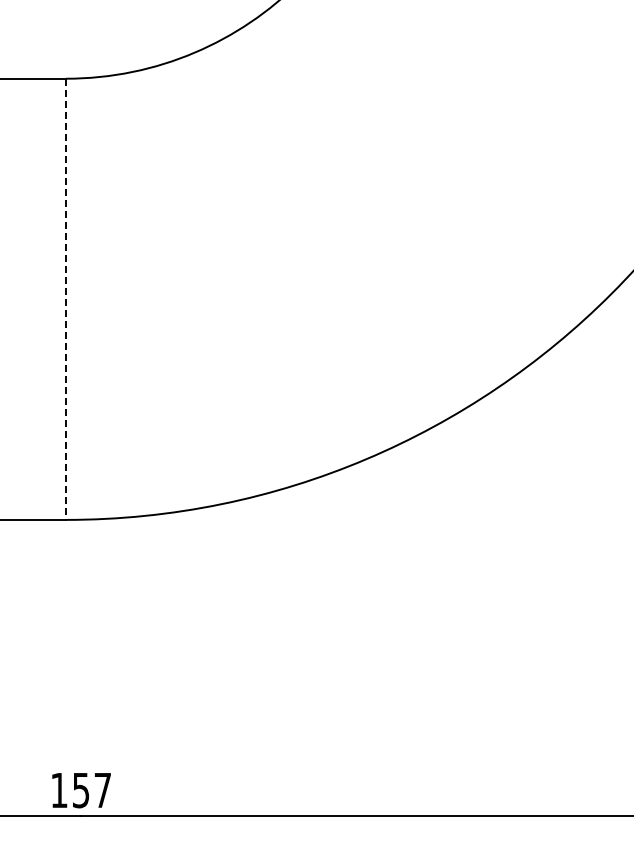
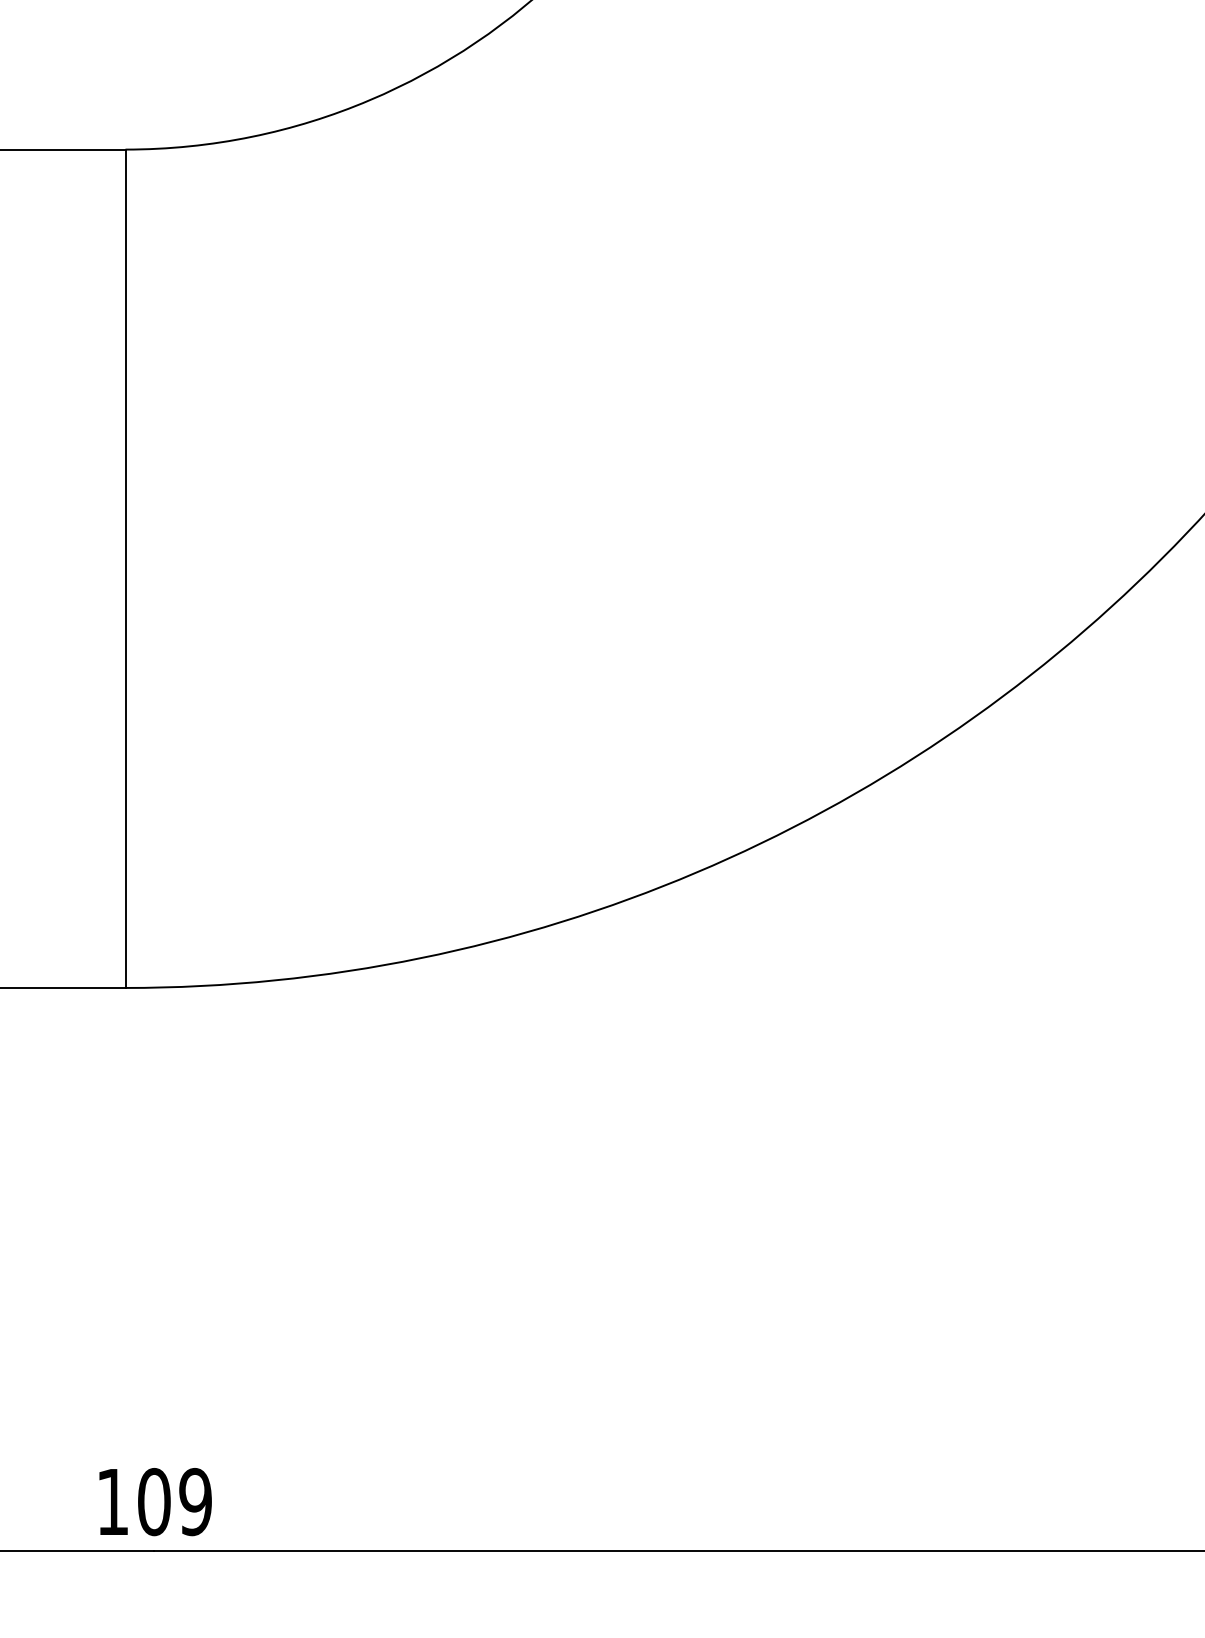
line: (65, 299) -> (124, 569), dashed -> solid
text: (91, 790) -> (173, 1502), 157 -> 109

